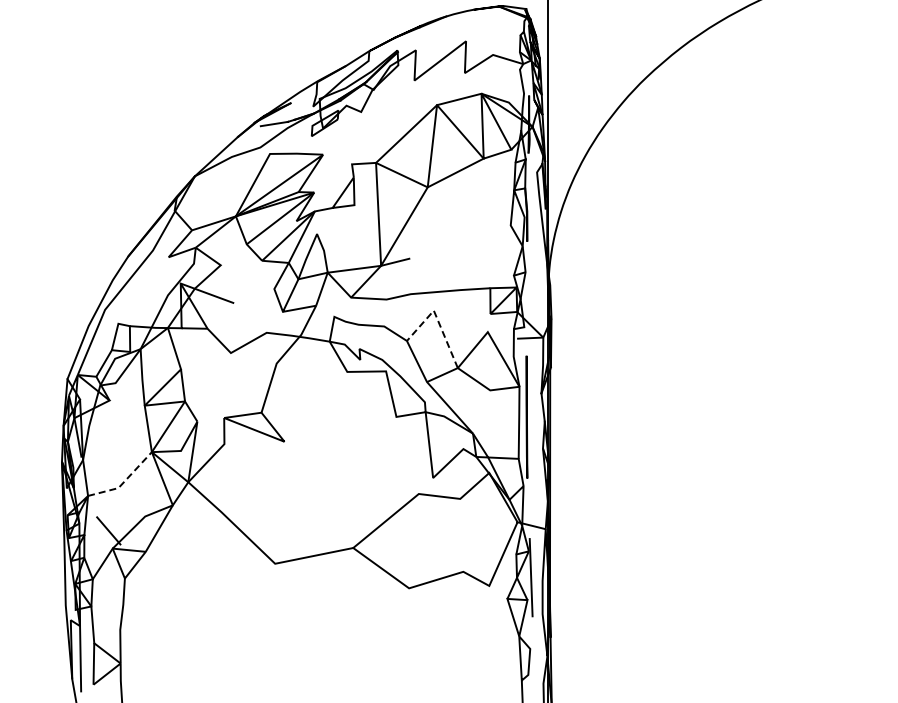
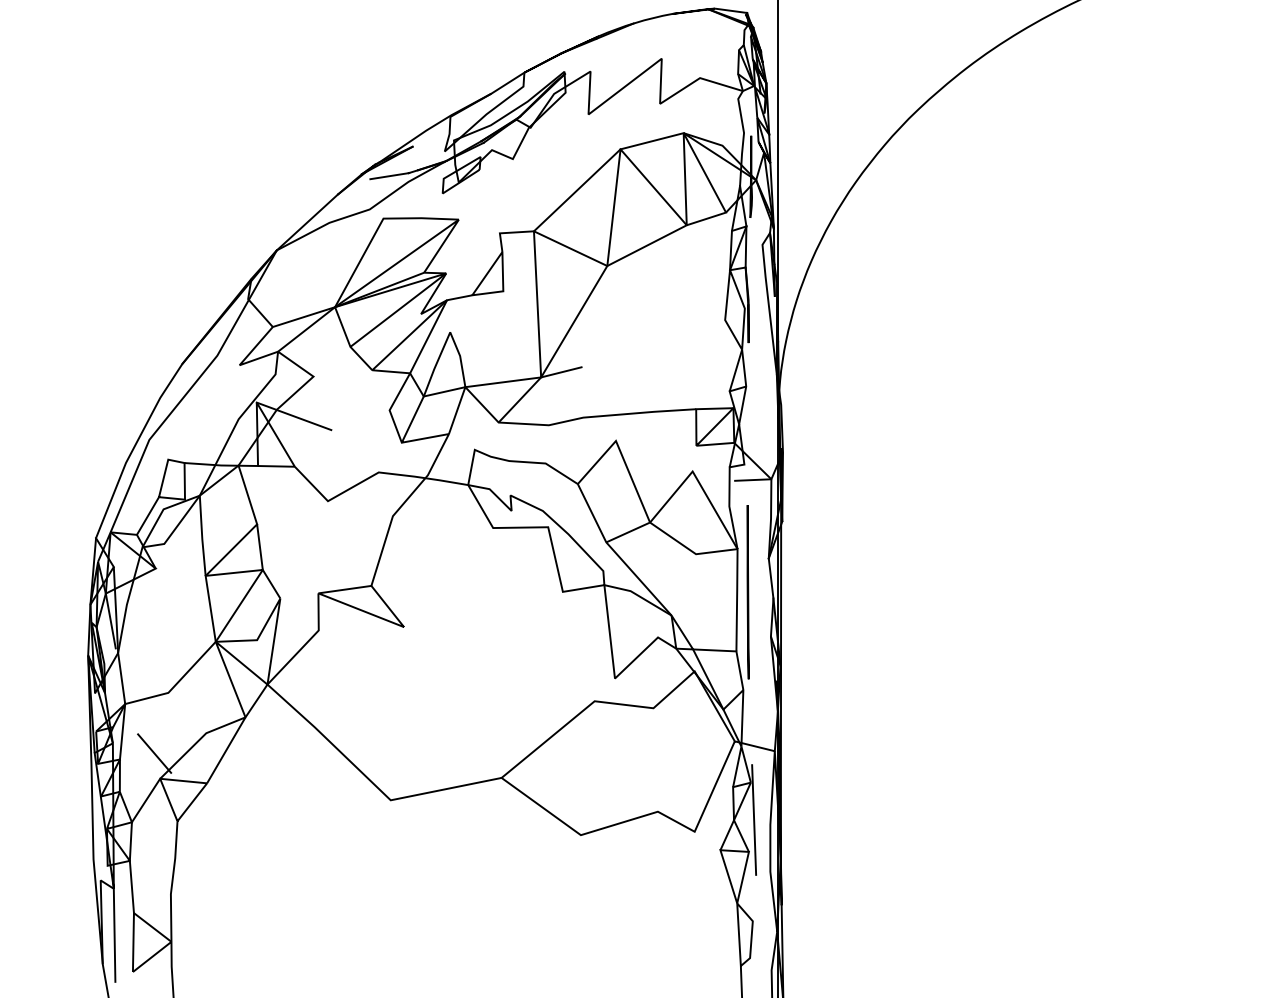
line: (437, 319) -> (621, 453), dashed -> solid
line: (124, 481) -> (176, 683), dashed -> solid

